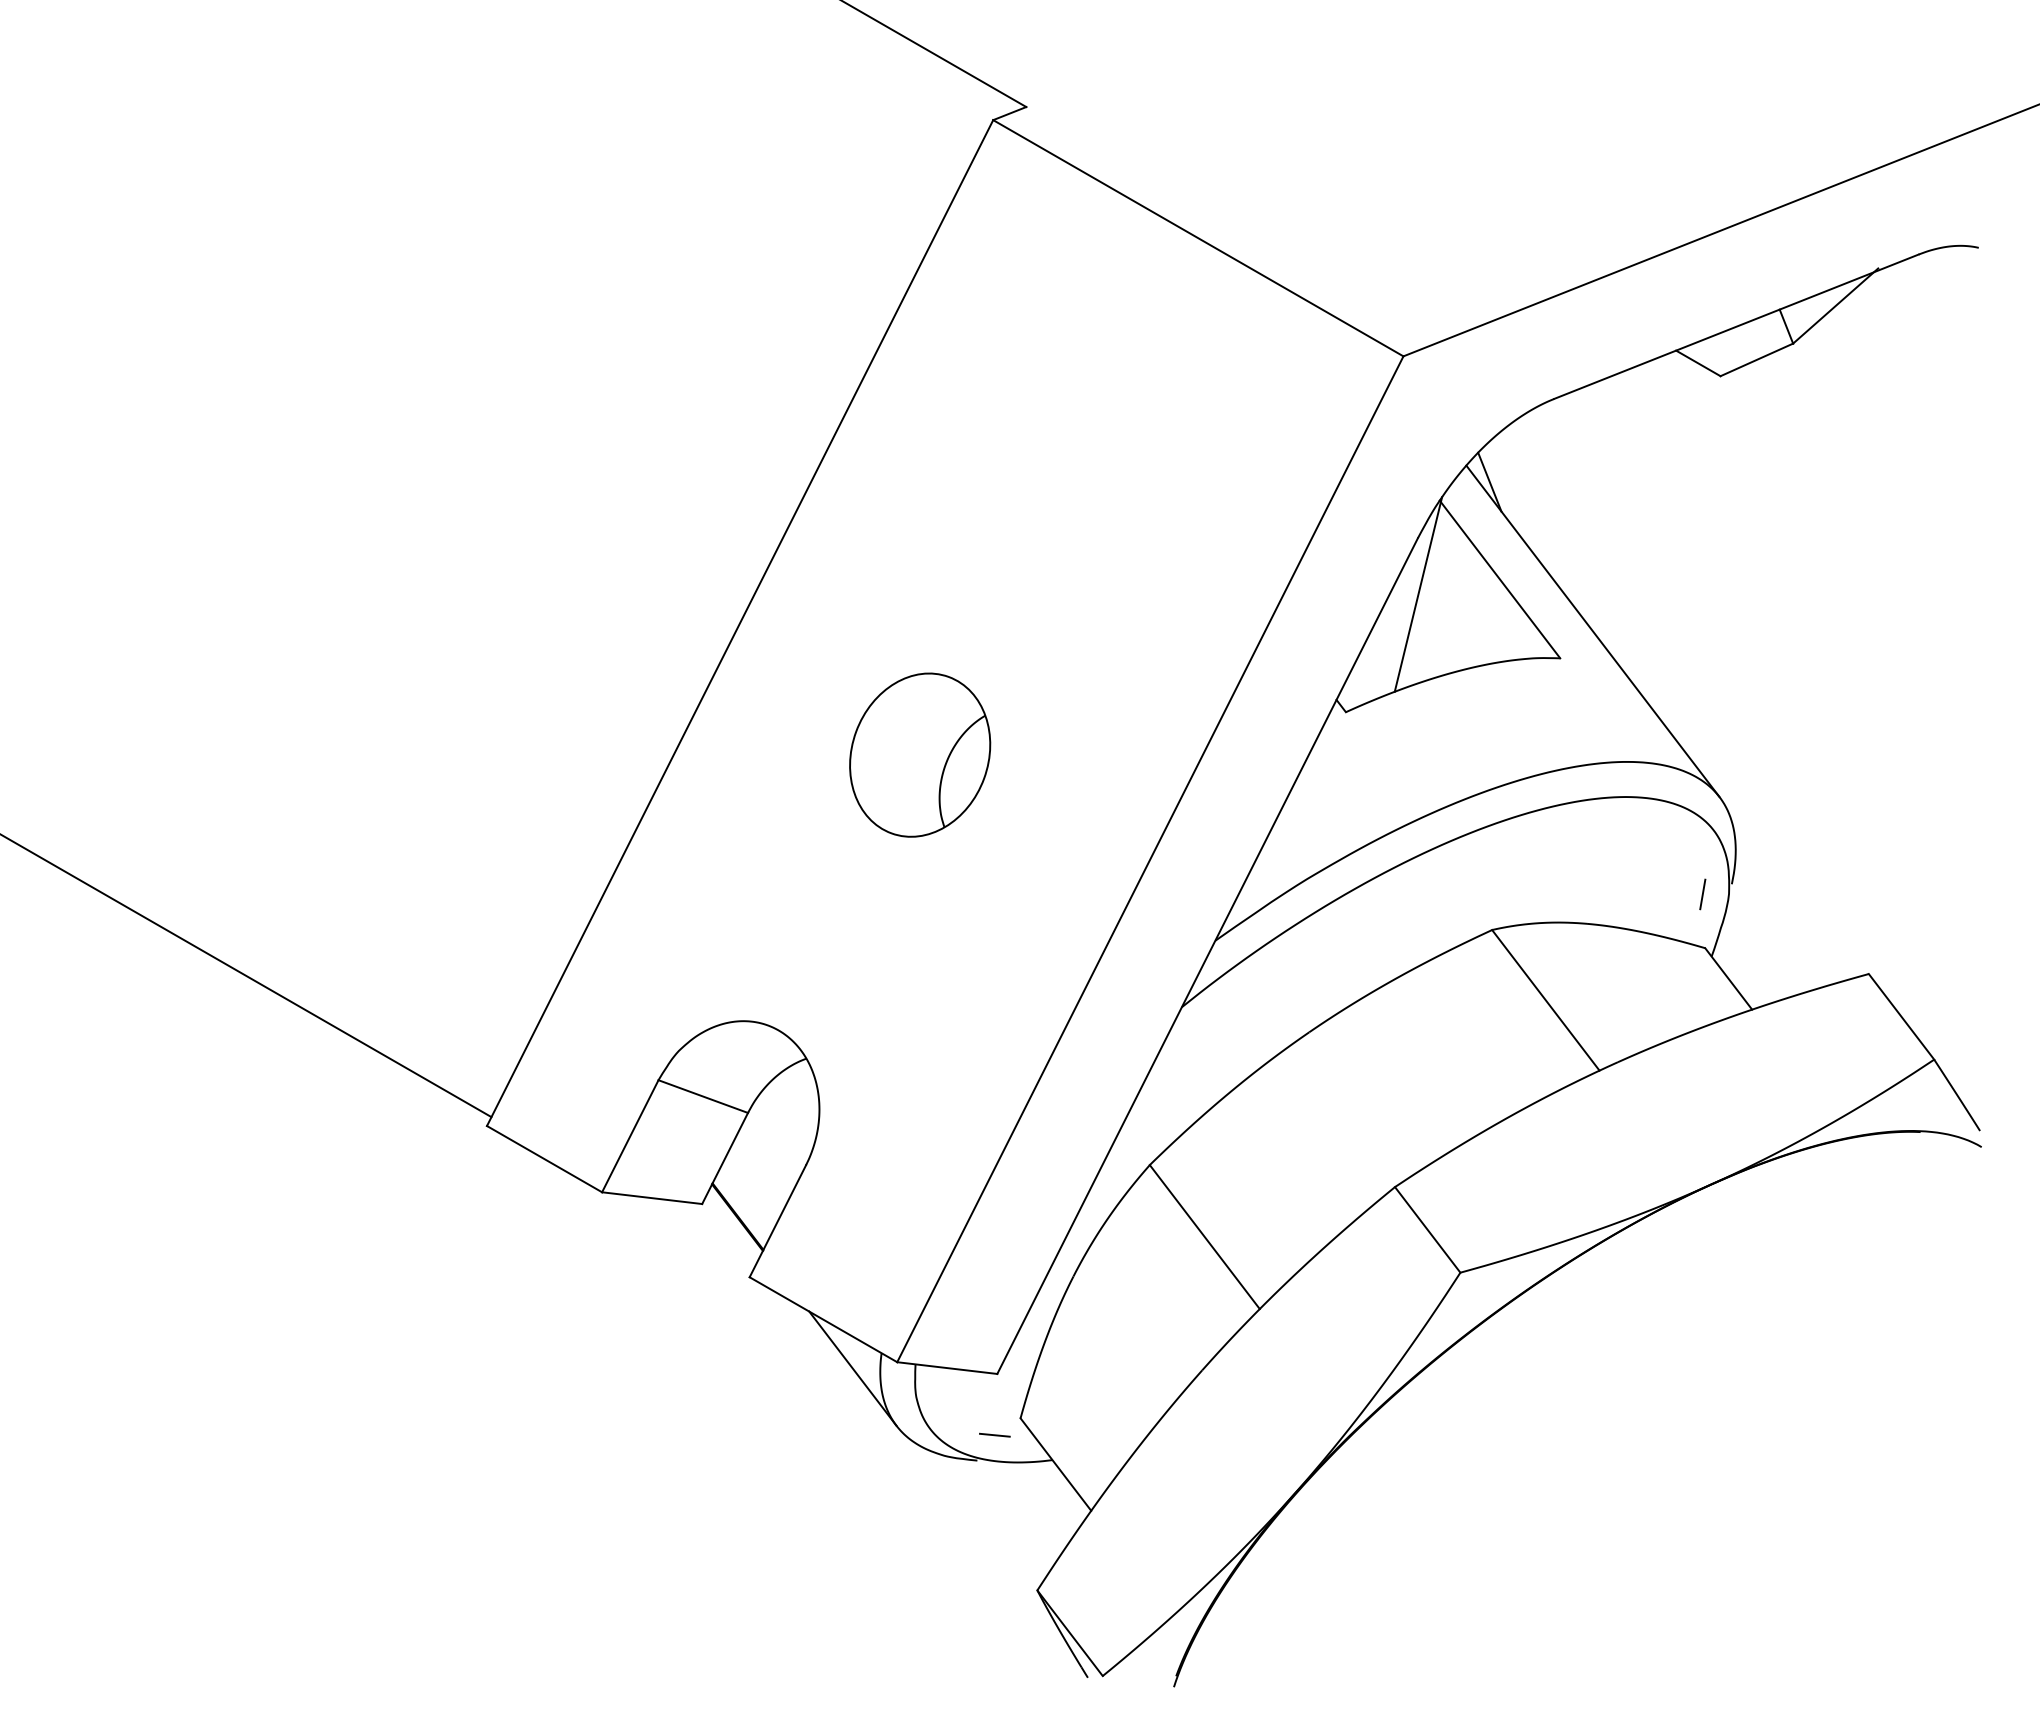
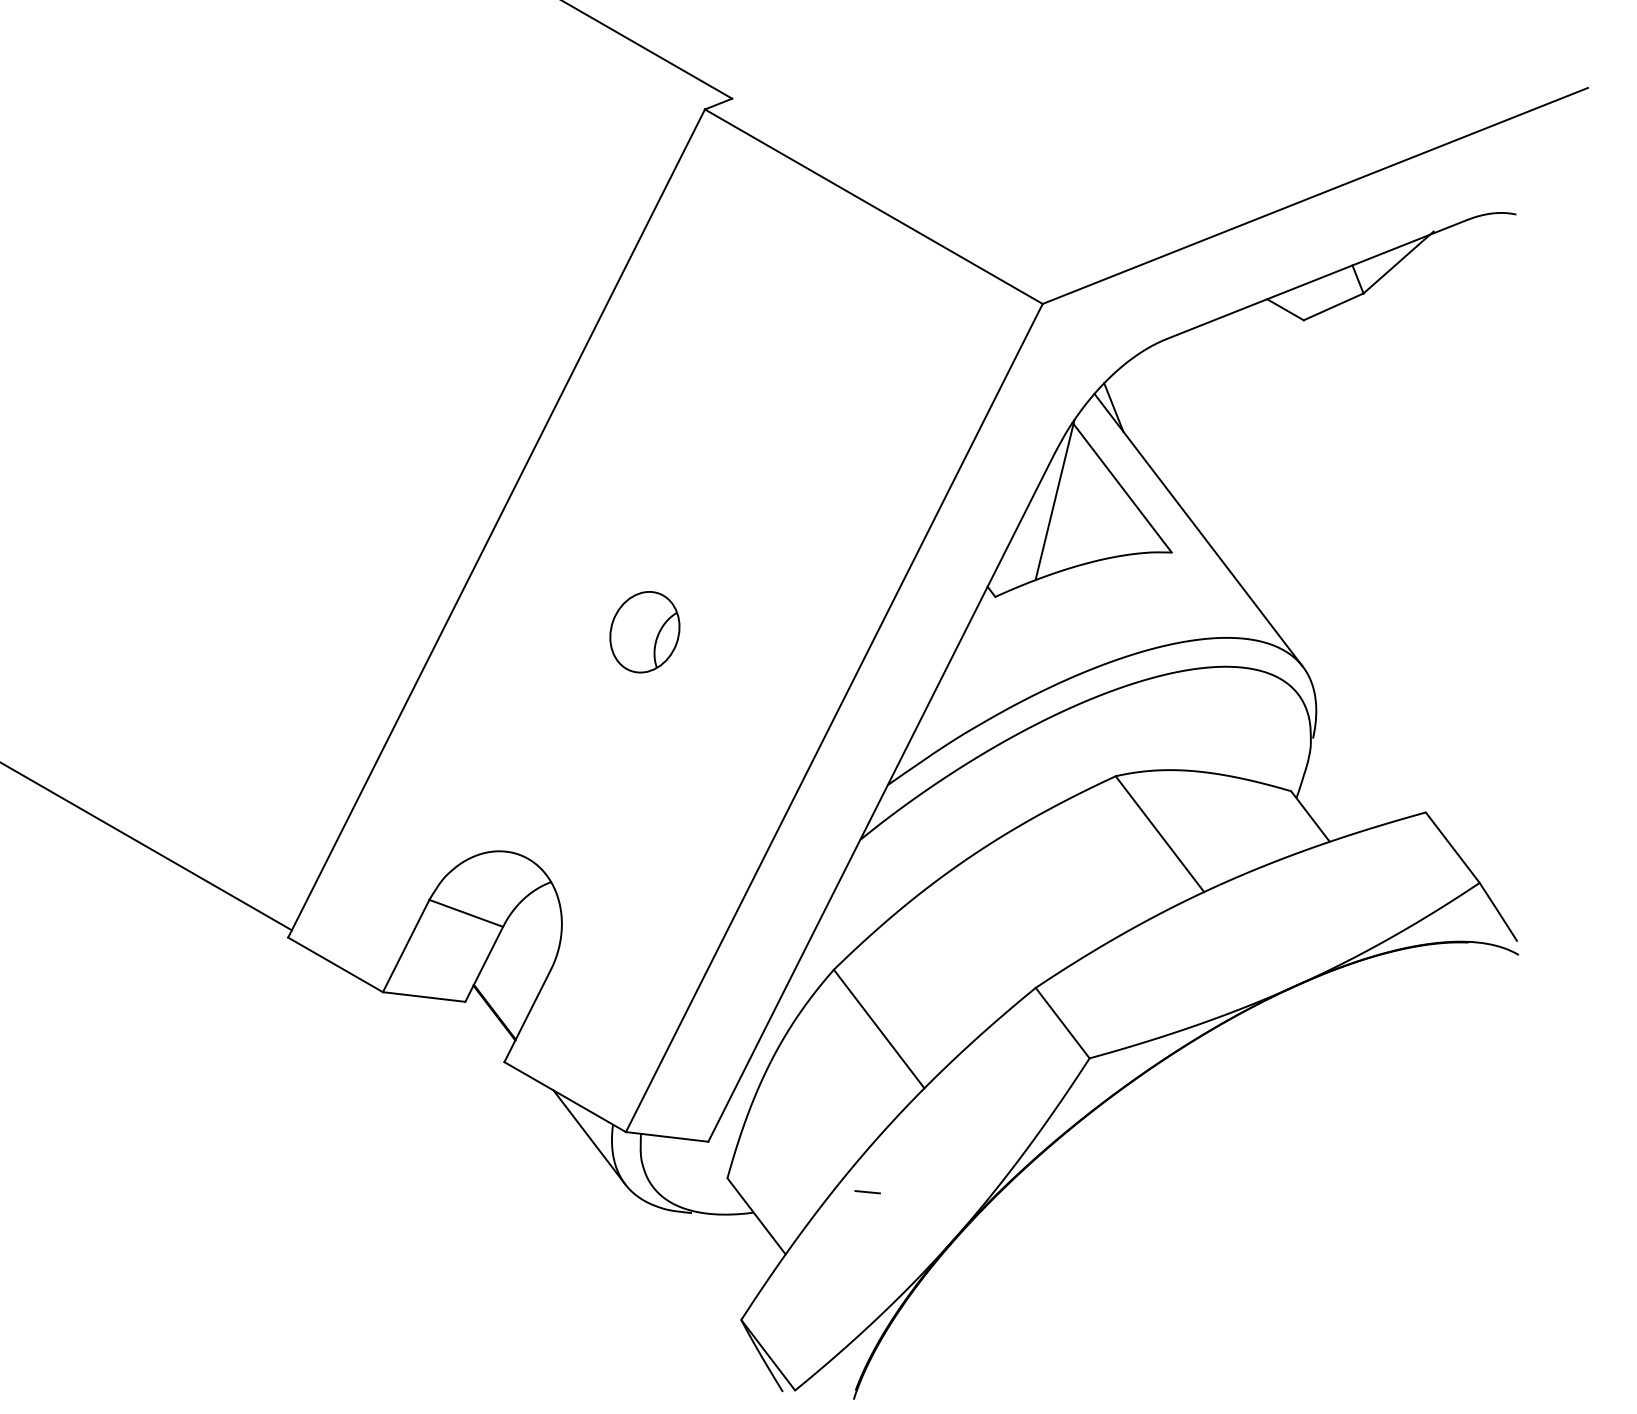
part: (920, 754) -> (645, 631), size x0.6
line: (1702, 894) -> (1288, 747), removed
line: (994, 1434) -> (867, 1191), moved

